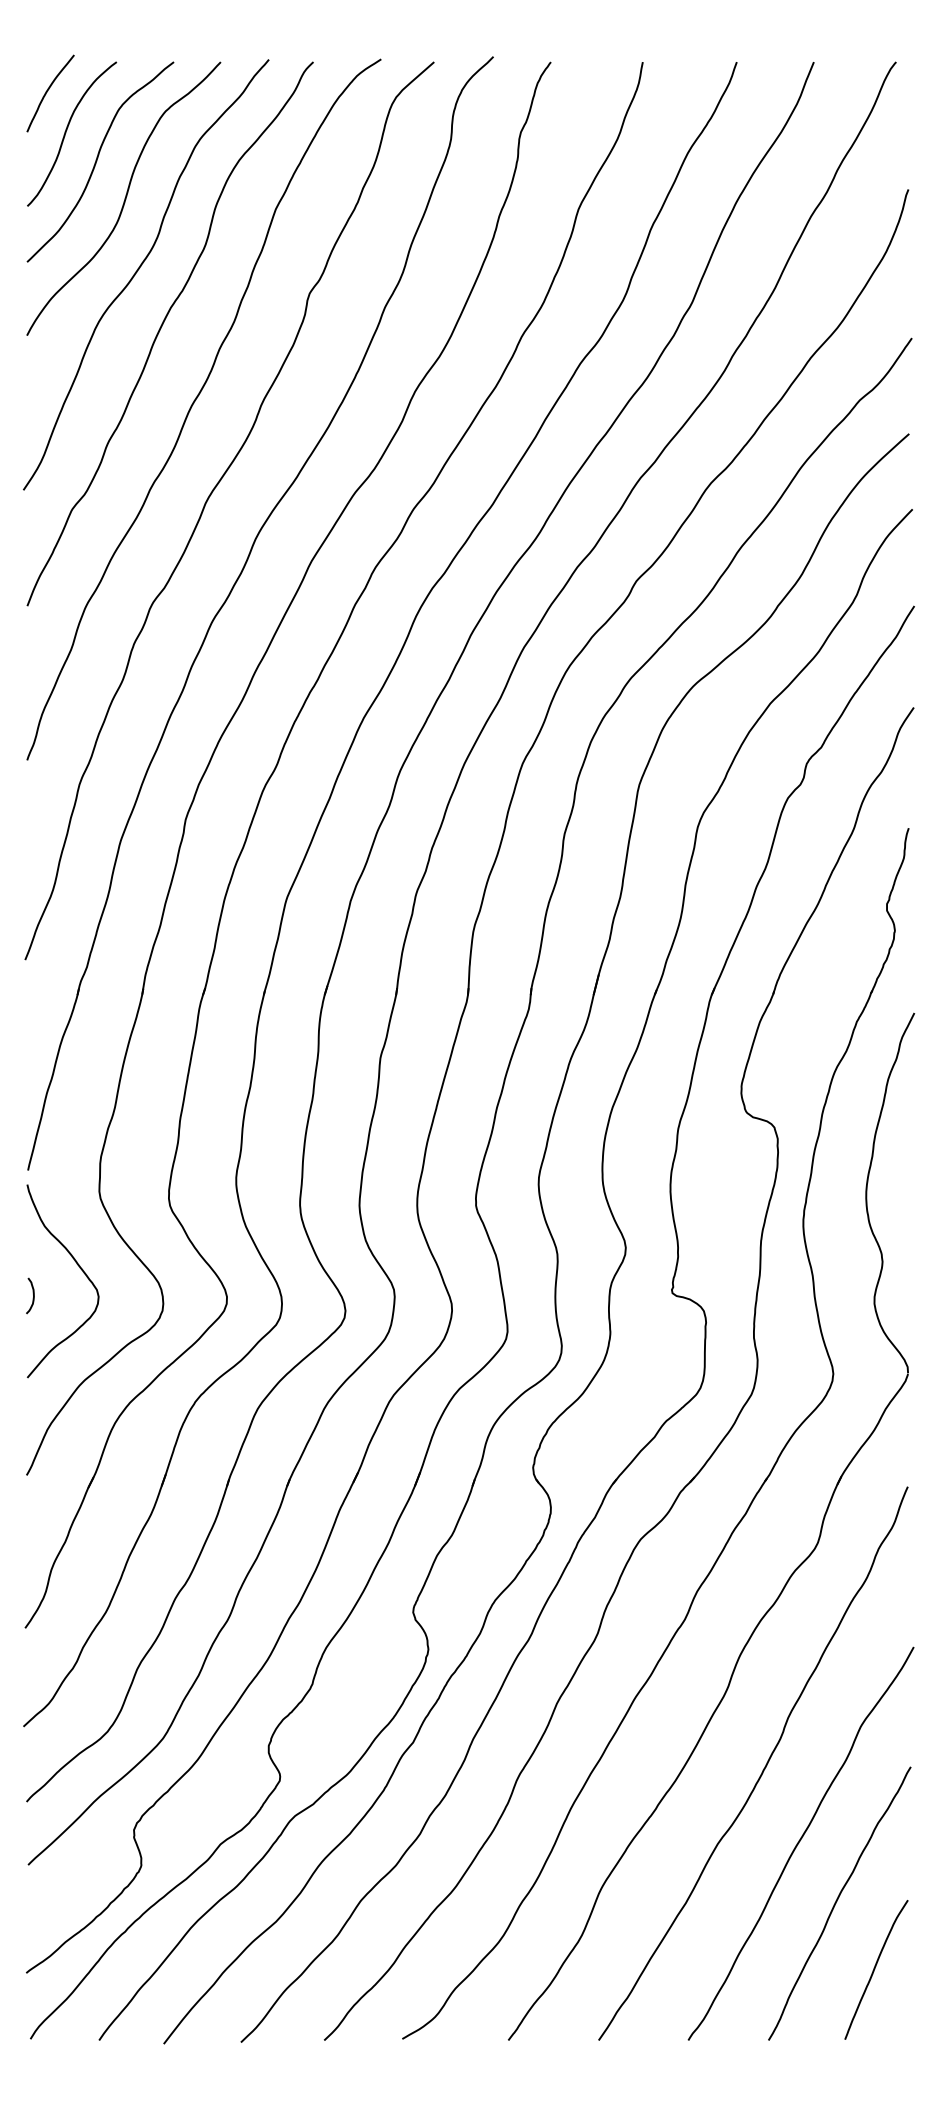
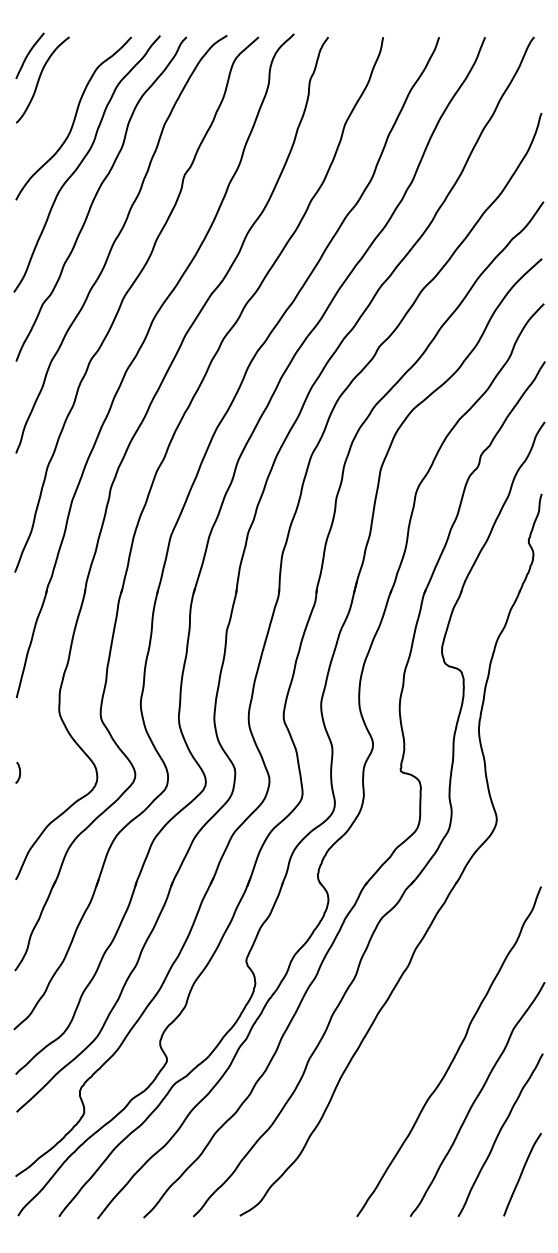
curve: (98, 161) -> (58, 96), removed
curve: (79, 1270) -> (47, 757), removed
part: (785, 1580) -> (468, 942), removed

